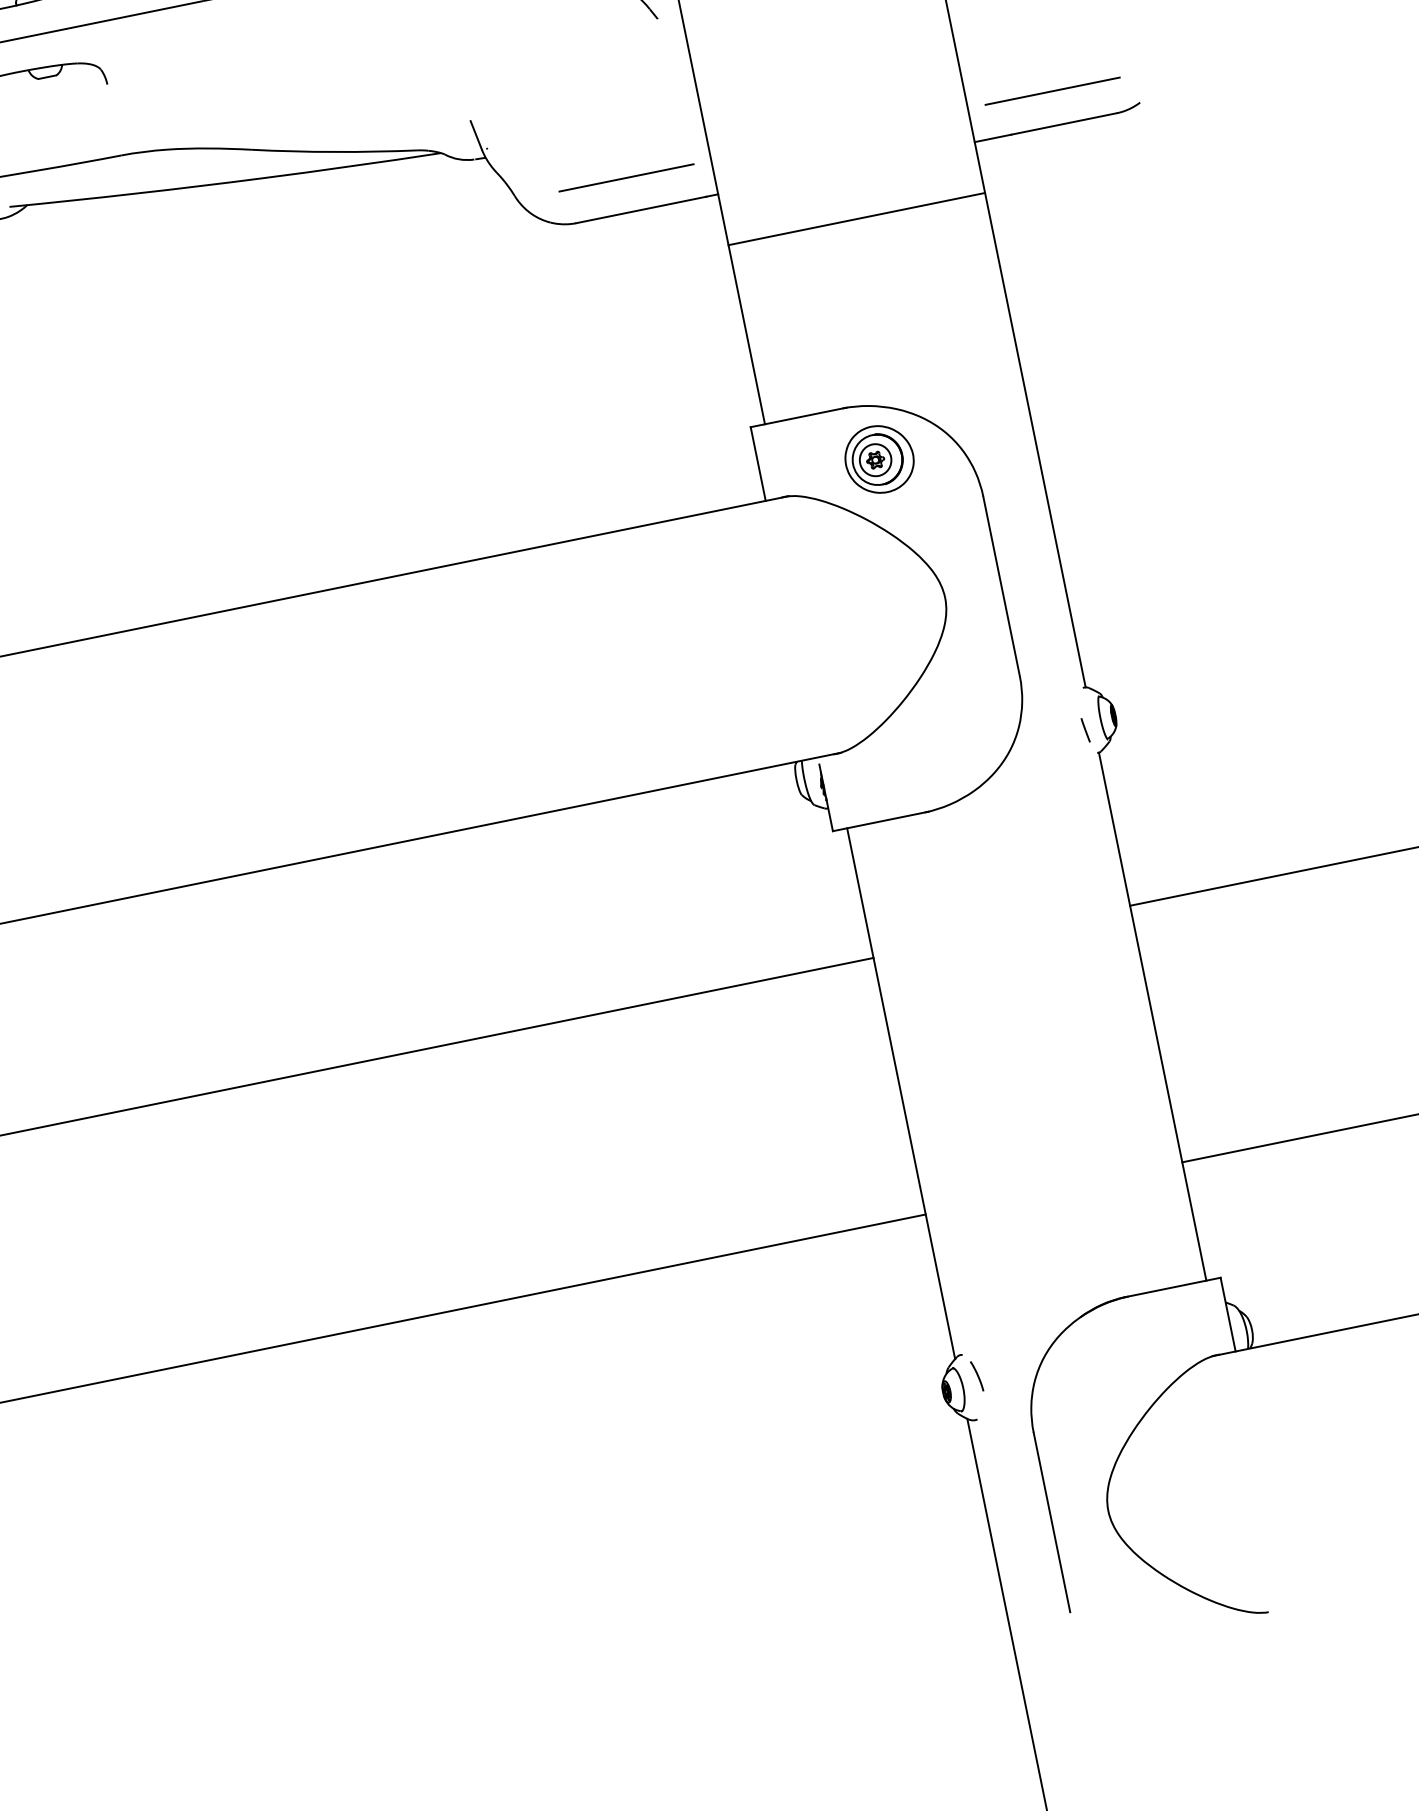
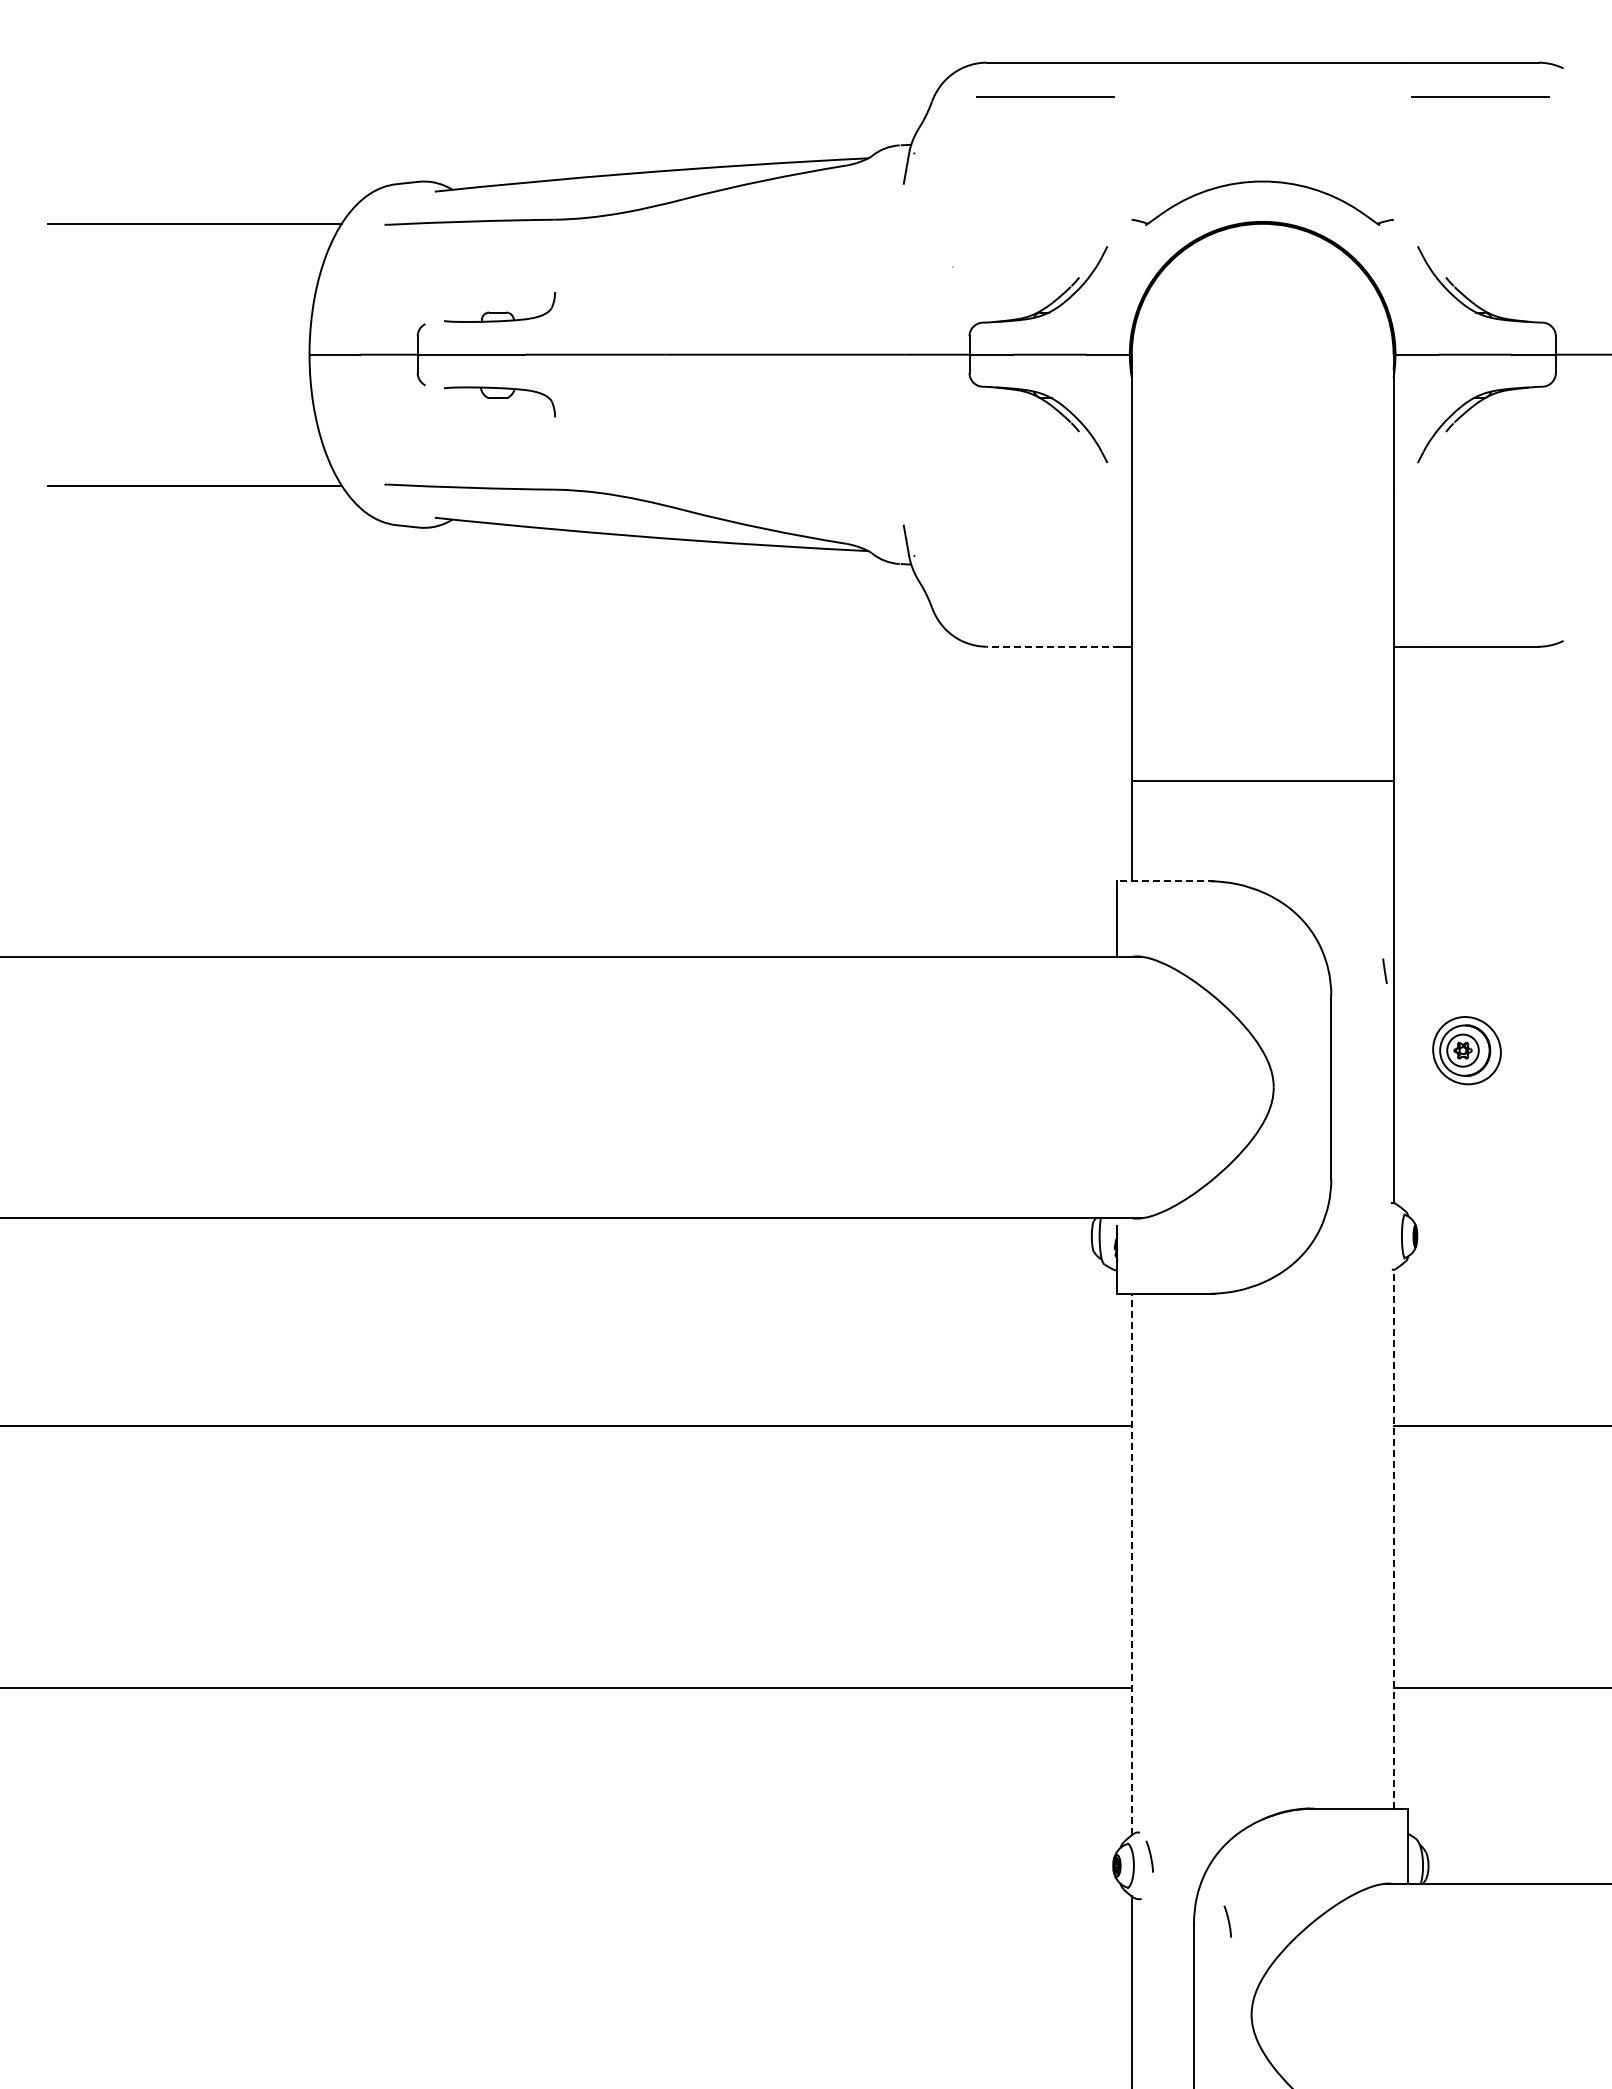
line: (1052, 91) -> (1479, 612), removed
line: (625, 178) -> (1044, 612), removed
line: (640, 209) -> (1052, 646), solid -> dashed
line: (856, 218) -> (1262, 780), moved
line: (799, 417) -> (1166, 881), solid -> dashed
part: (878, 459) -> (1466, 1050), moved
line: (1085, 729) -> (1384, 970), moved
line: (1152, 1016) -> (1393, 1538), solid -> dashed
line: (900, 1093) -> (1131, 1564), solid -> dashed
curve: (1065, 1423) -> (1227, 1920), added

